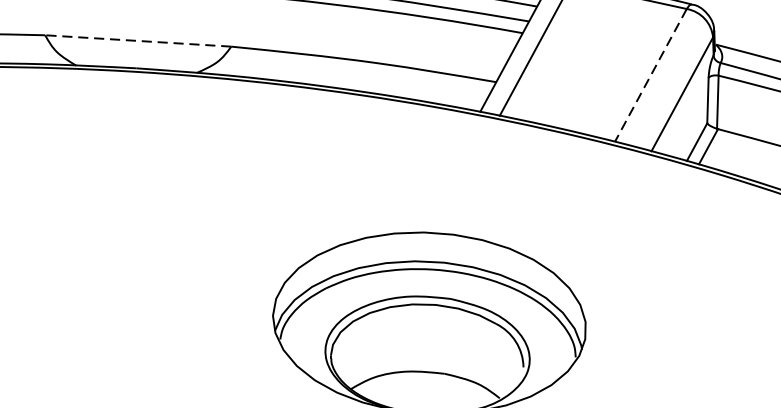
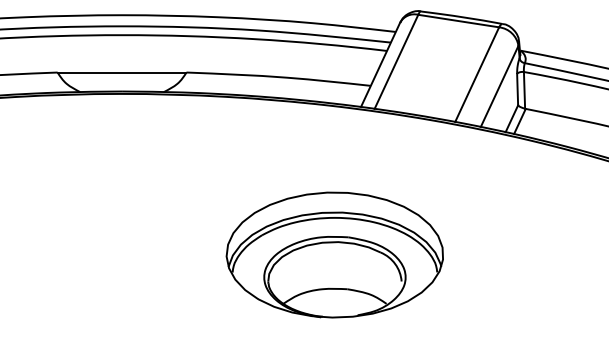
line: (137, 40) -> (121, 72), dashed -> solid
line: (649, 76) -> (476, 75), dashed -> solid

